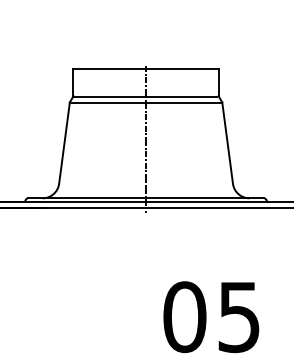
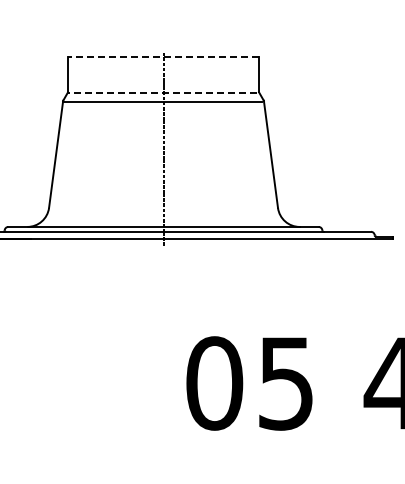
line: (146, 68) -> (163, 56), solid -> dashed
line: (145, 96) -> (162, 93), solid -> dashed

